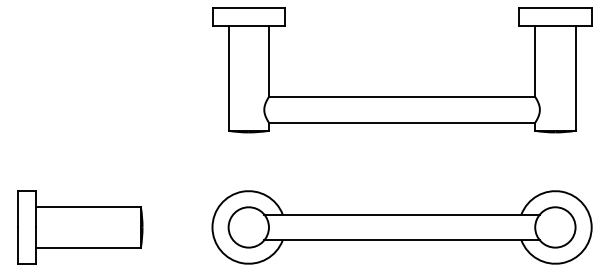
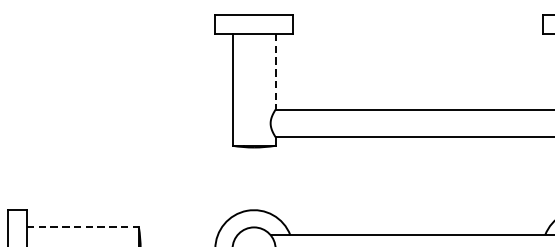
line: (268, 61) -> (275, 71), solid -> dashed
line: (88, 207) -> (82, 227), solid -> dashed

